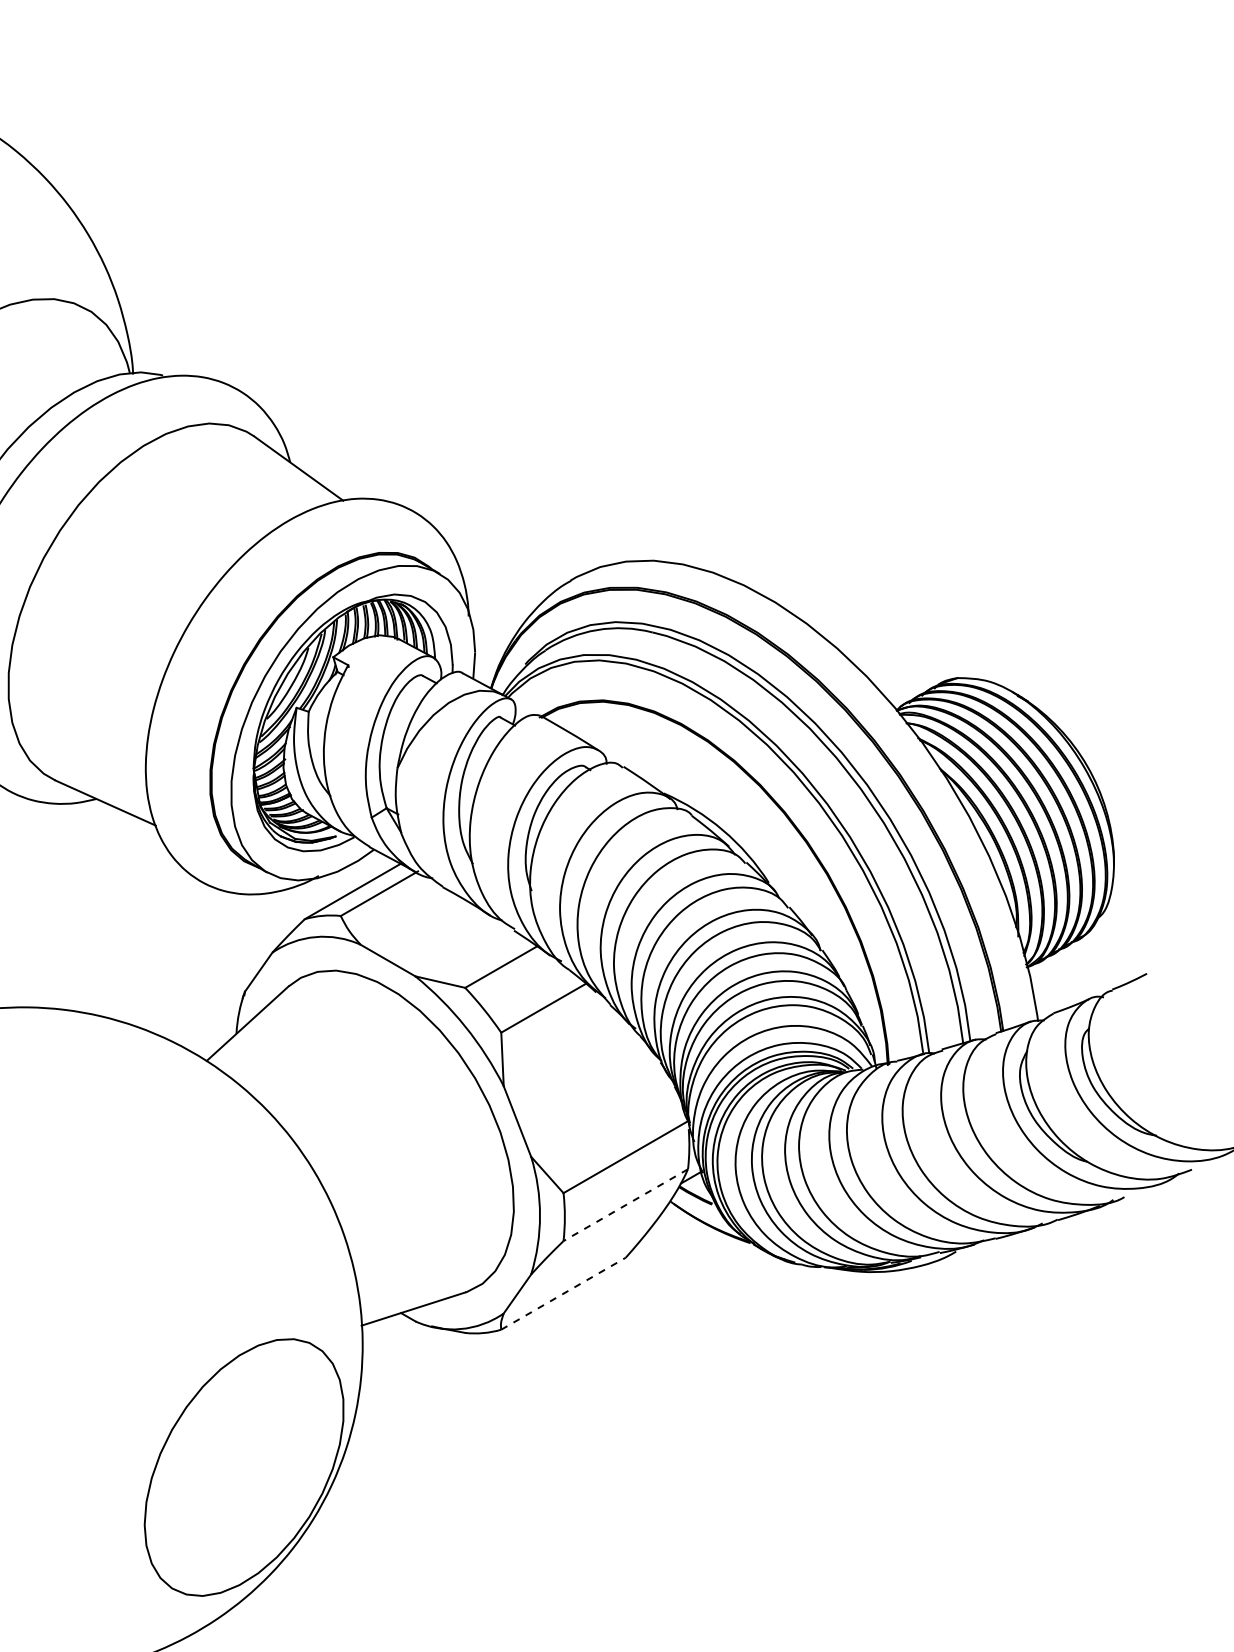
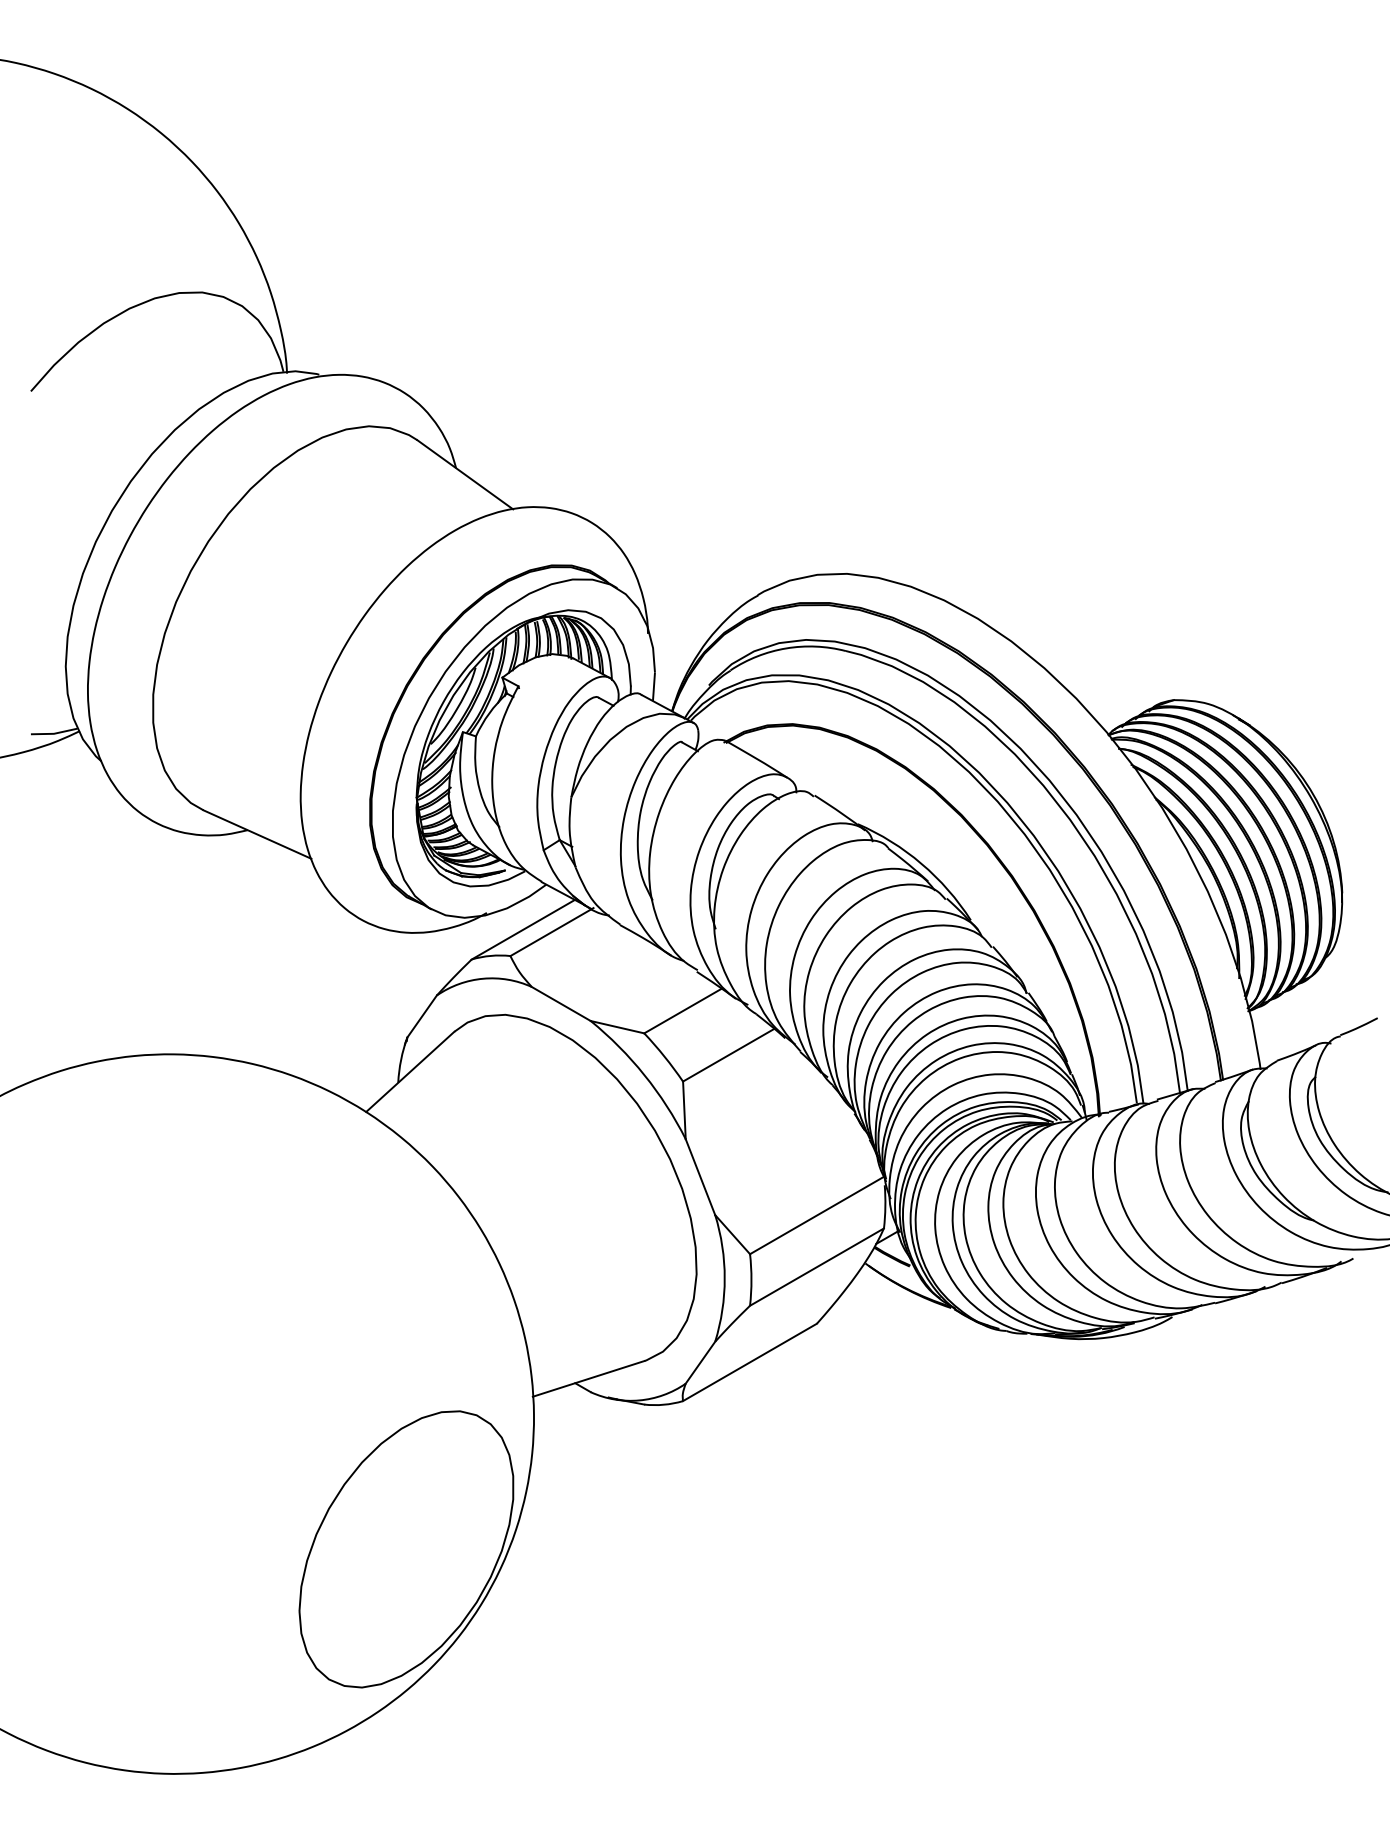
line: (625, 1205) -> (816, 1267), dashed -> solid
line: (563, 1293) -> (750, 1362), dashed -> solid

